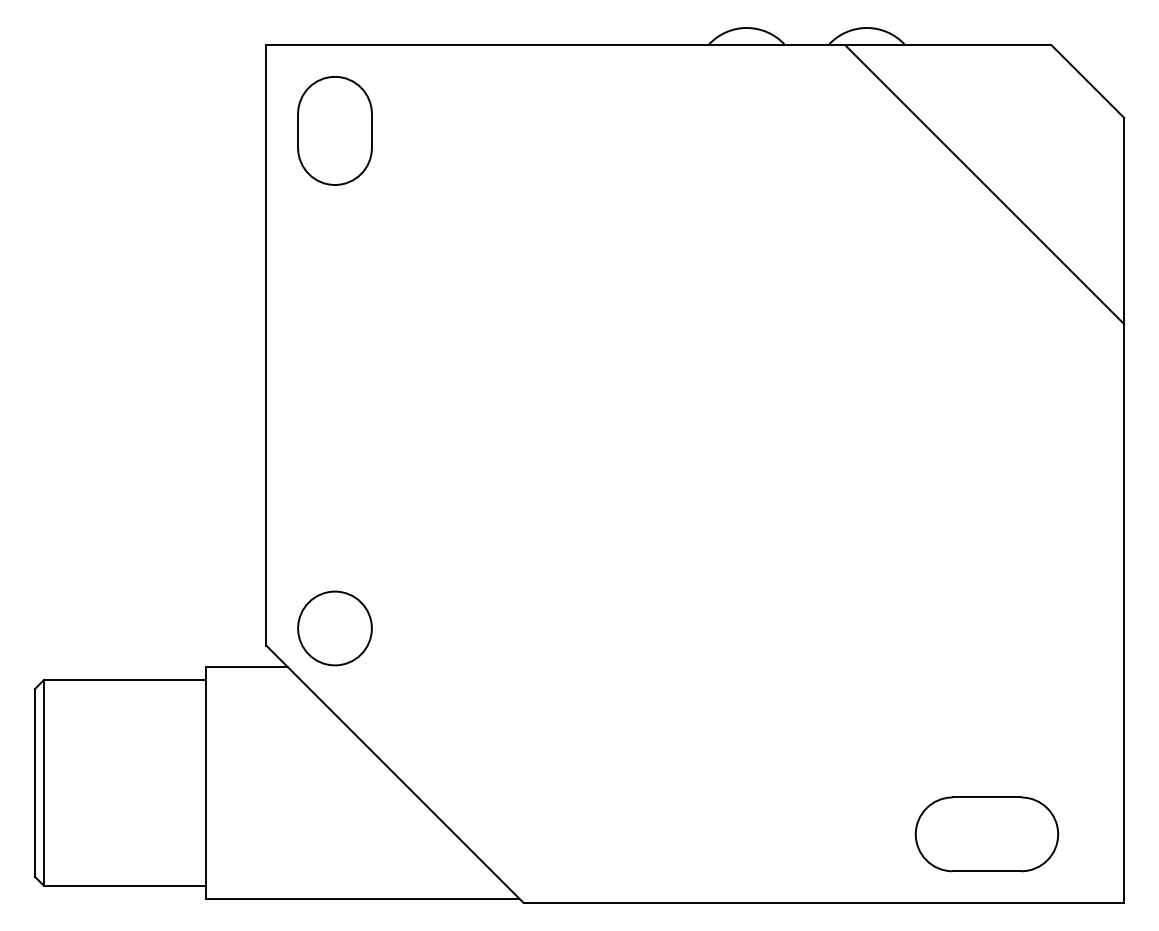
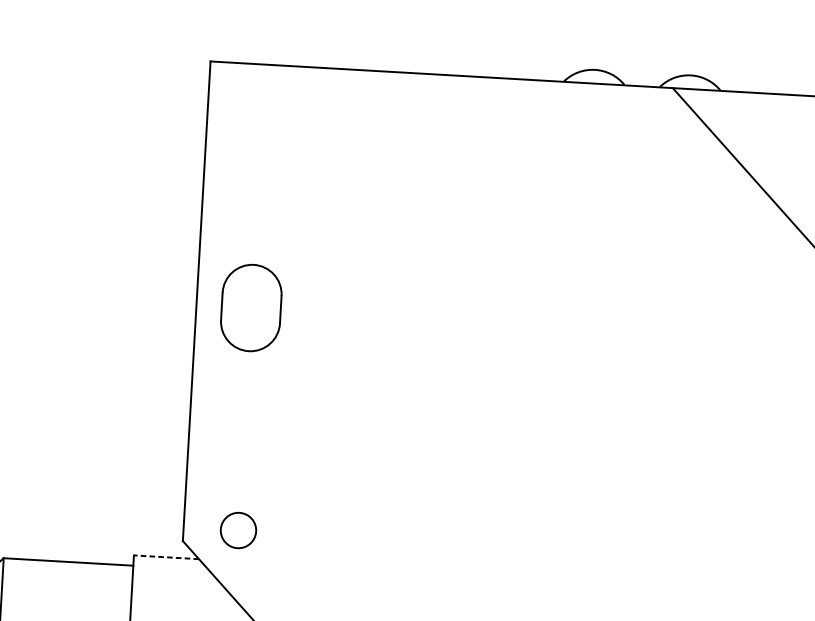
part: (334, 130) -> (250, 307), moved
circle: (334, 628) -> (238, 530), size x0.6
line: (247, 667) -> (166, 557), solid -> dashed

